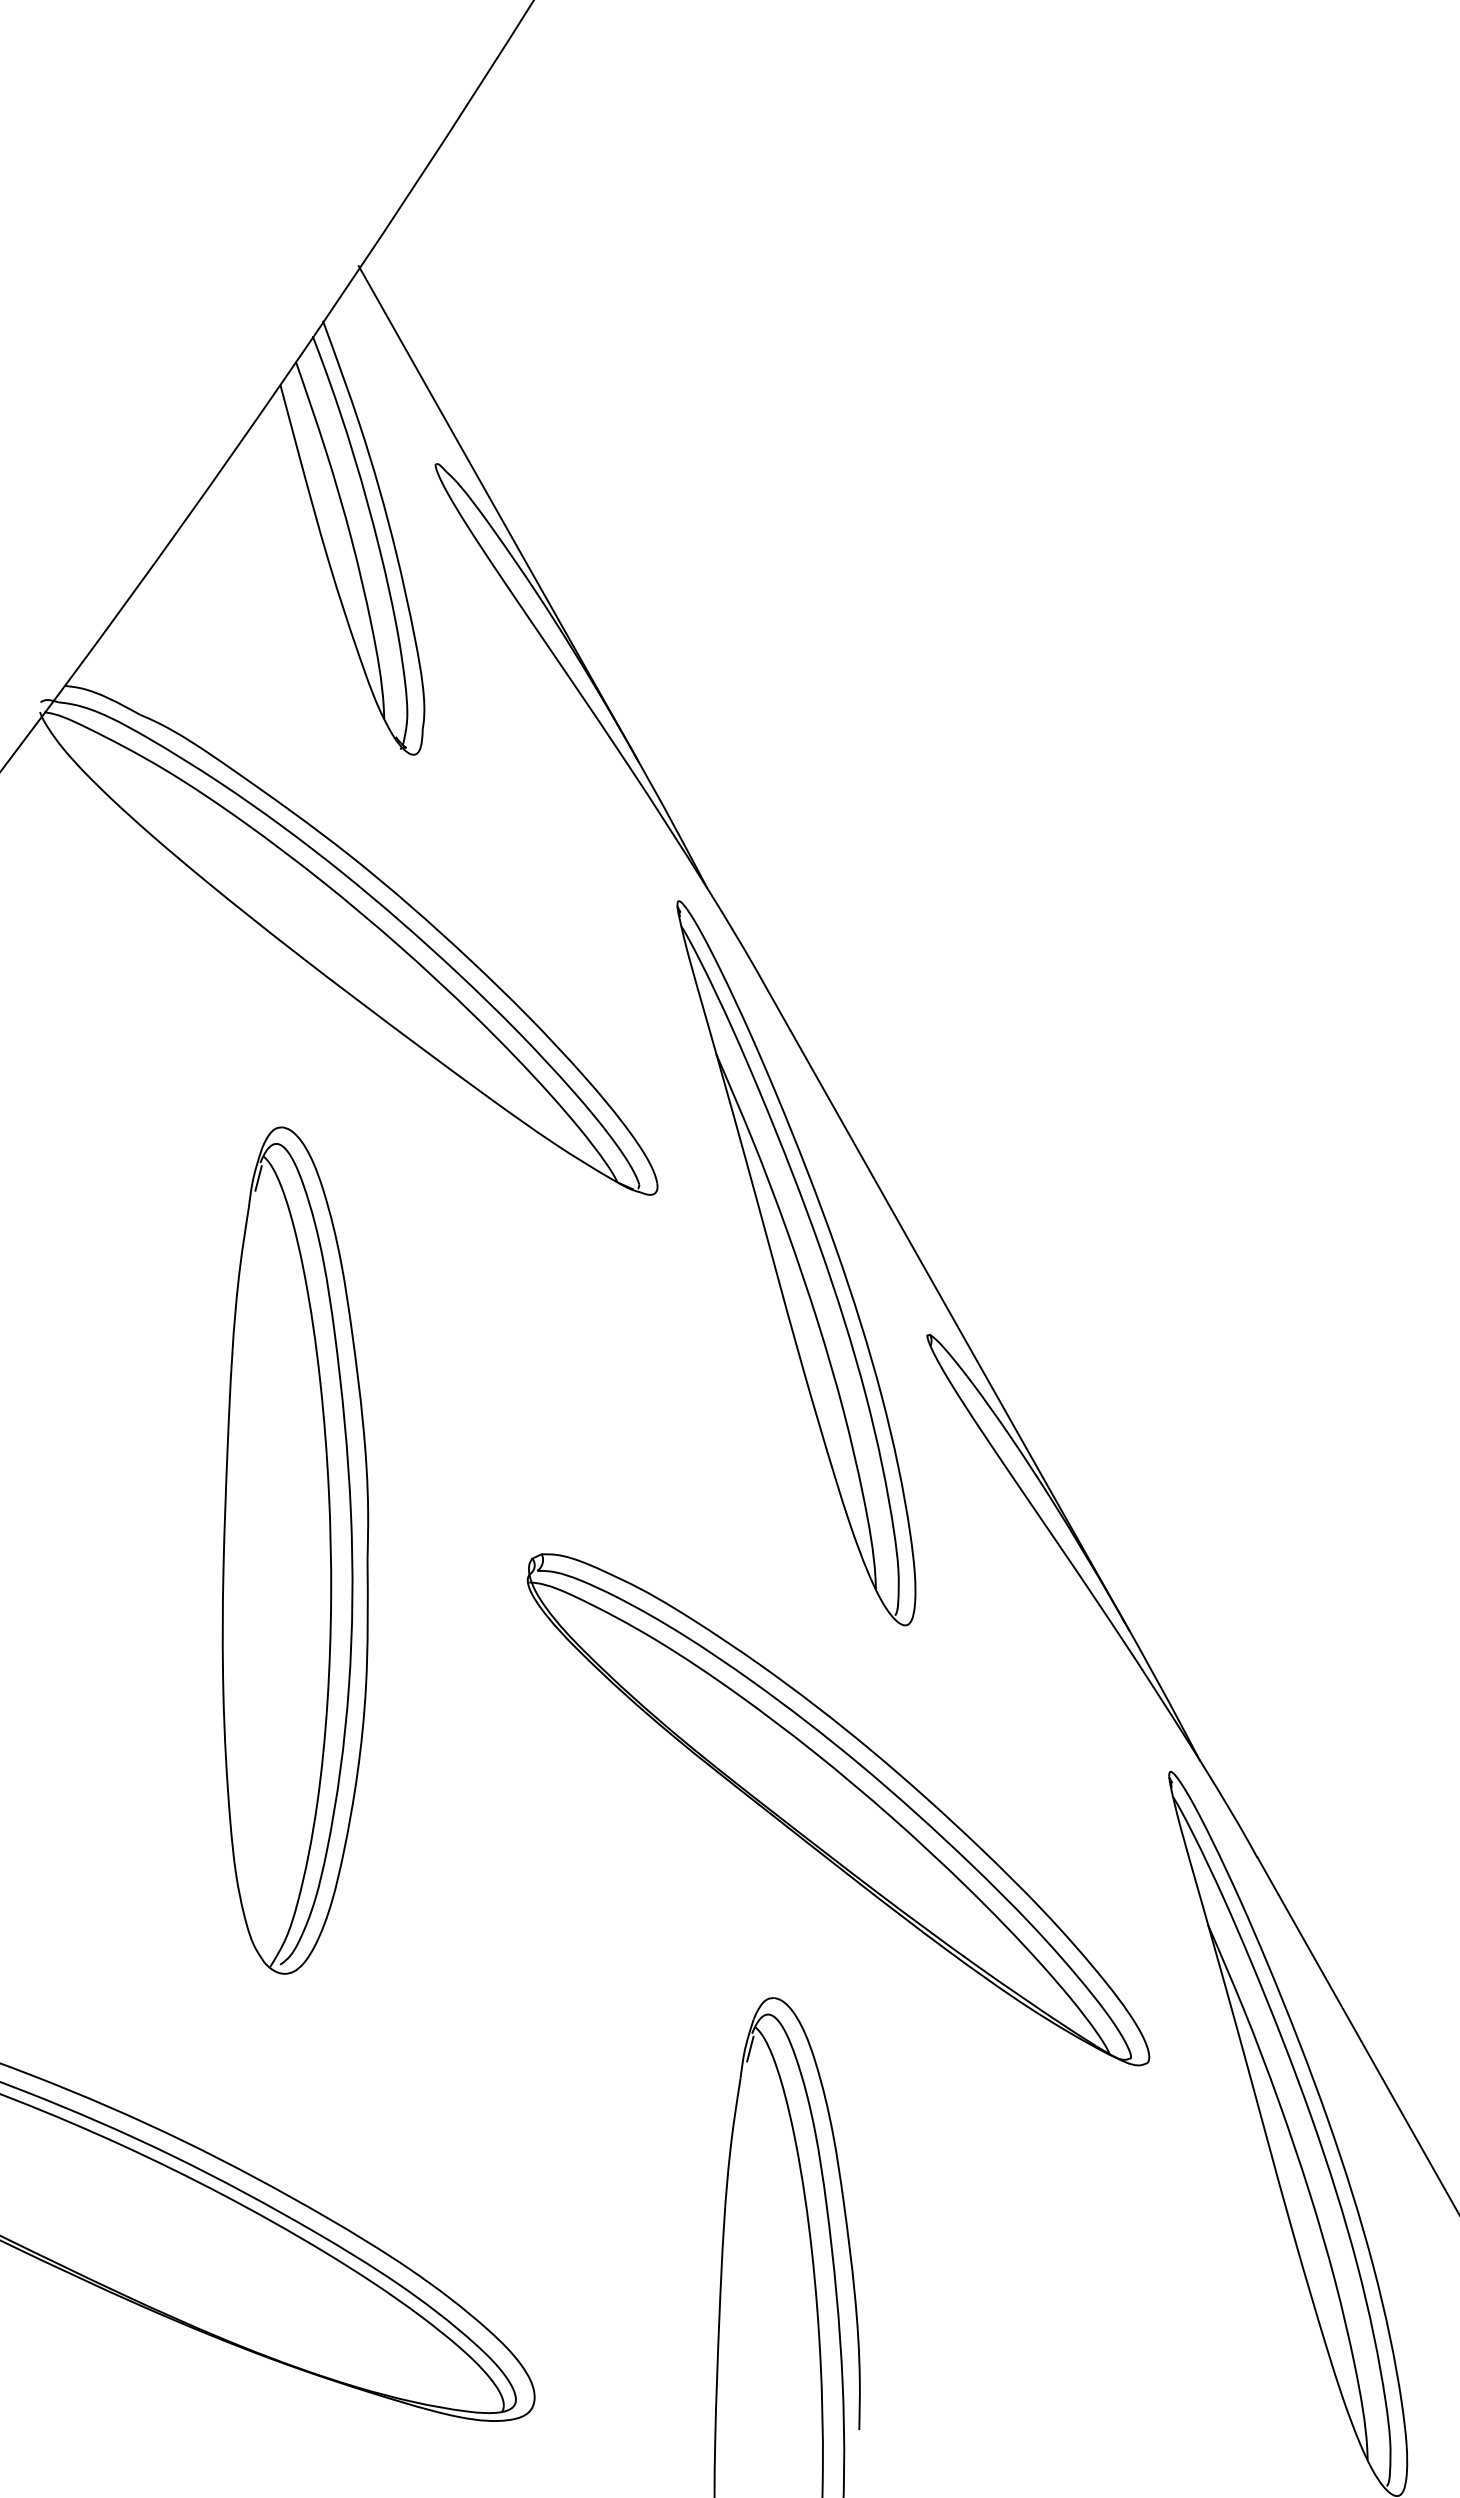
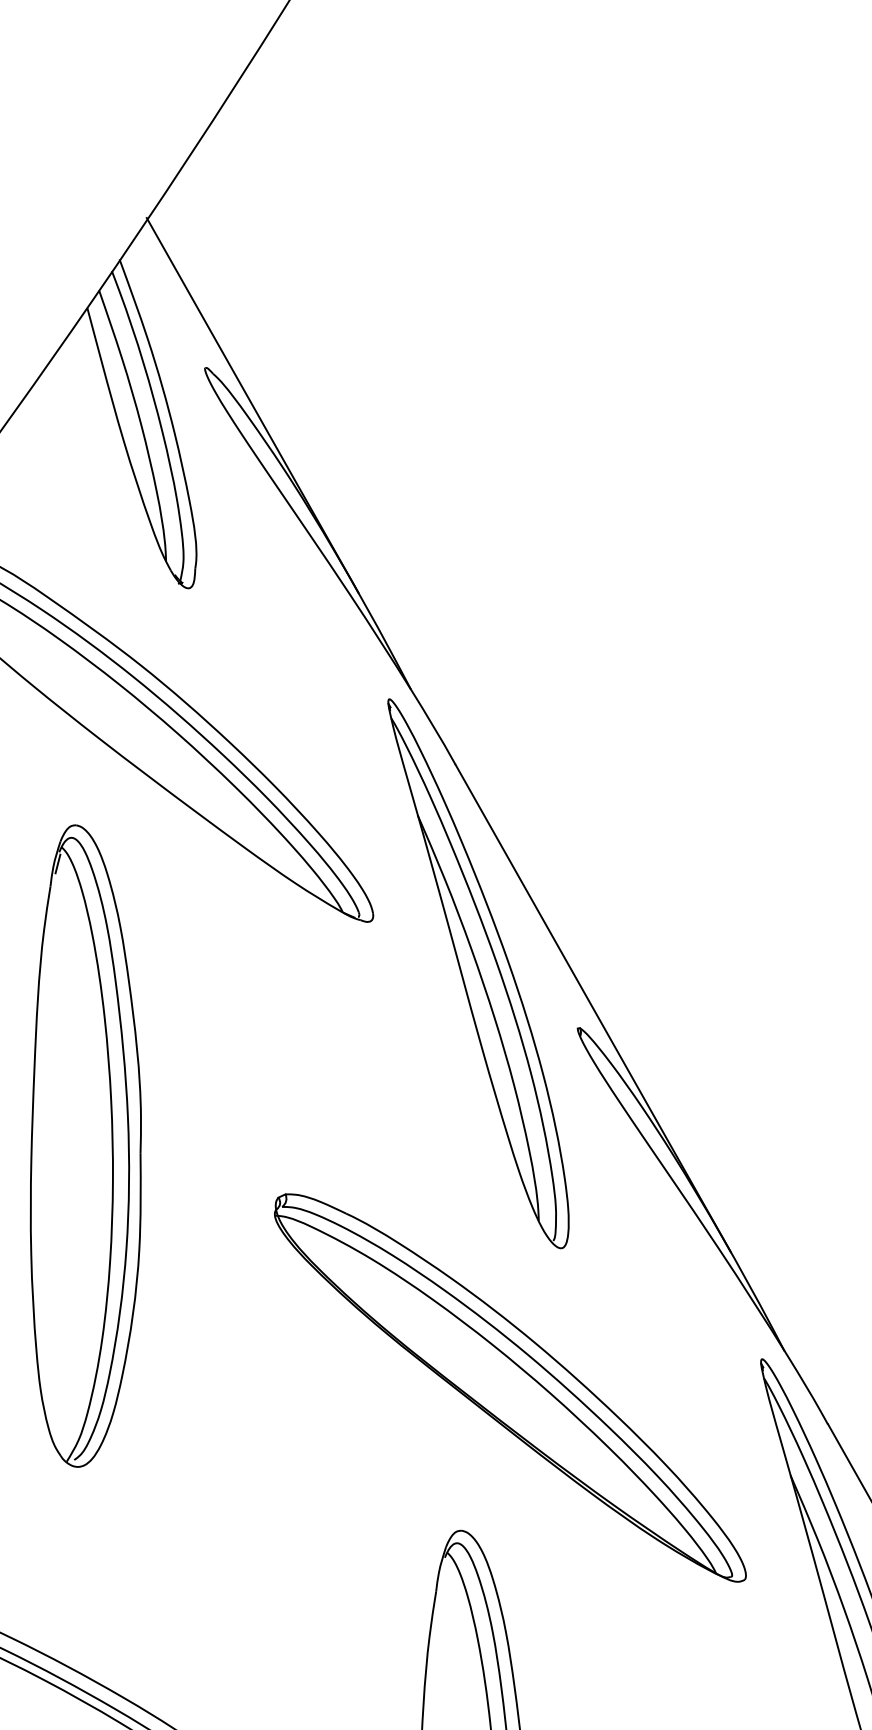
part: (295, 1550) -> (85, 1146), moved
line: (750, 2048) -> (443, 1568), removed

